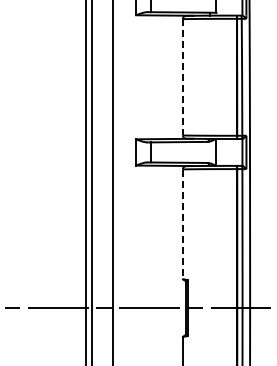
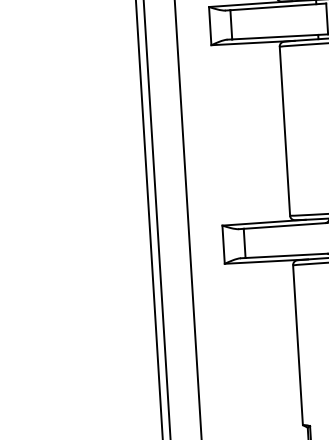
line: (182, 77) -> (284, 131), dashed -> solid
line: (182, 224) -> (297, 345), dashed -> solid

